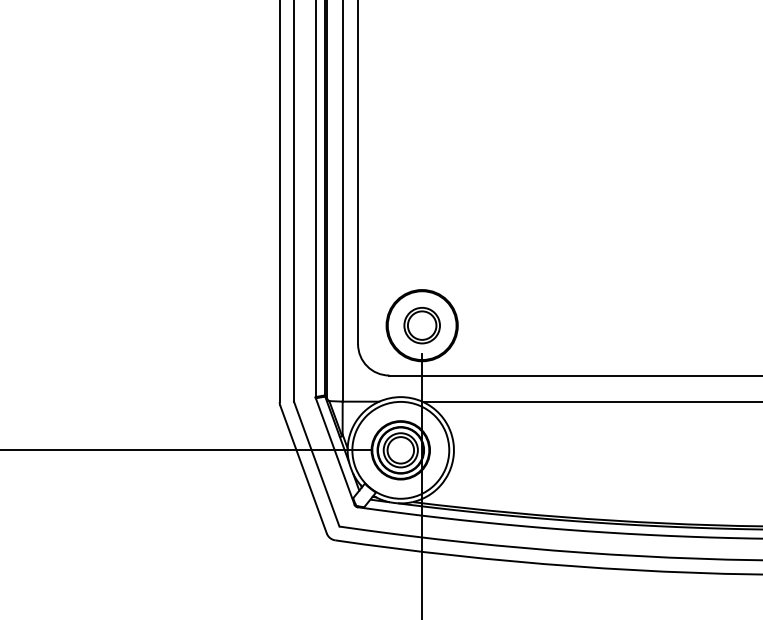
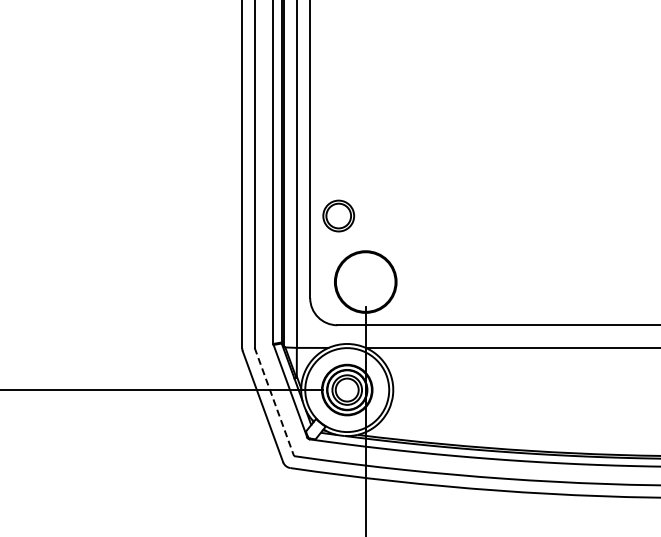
part: (421, 325) -> (338, 215), moved
line: (316, 463) -> (274, 401), solid -> dashed

